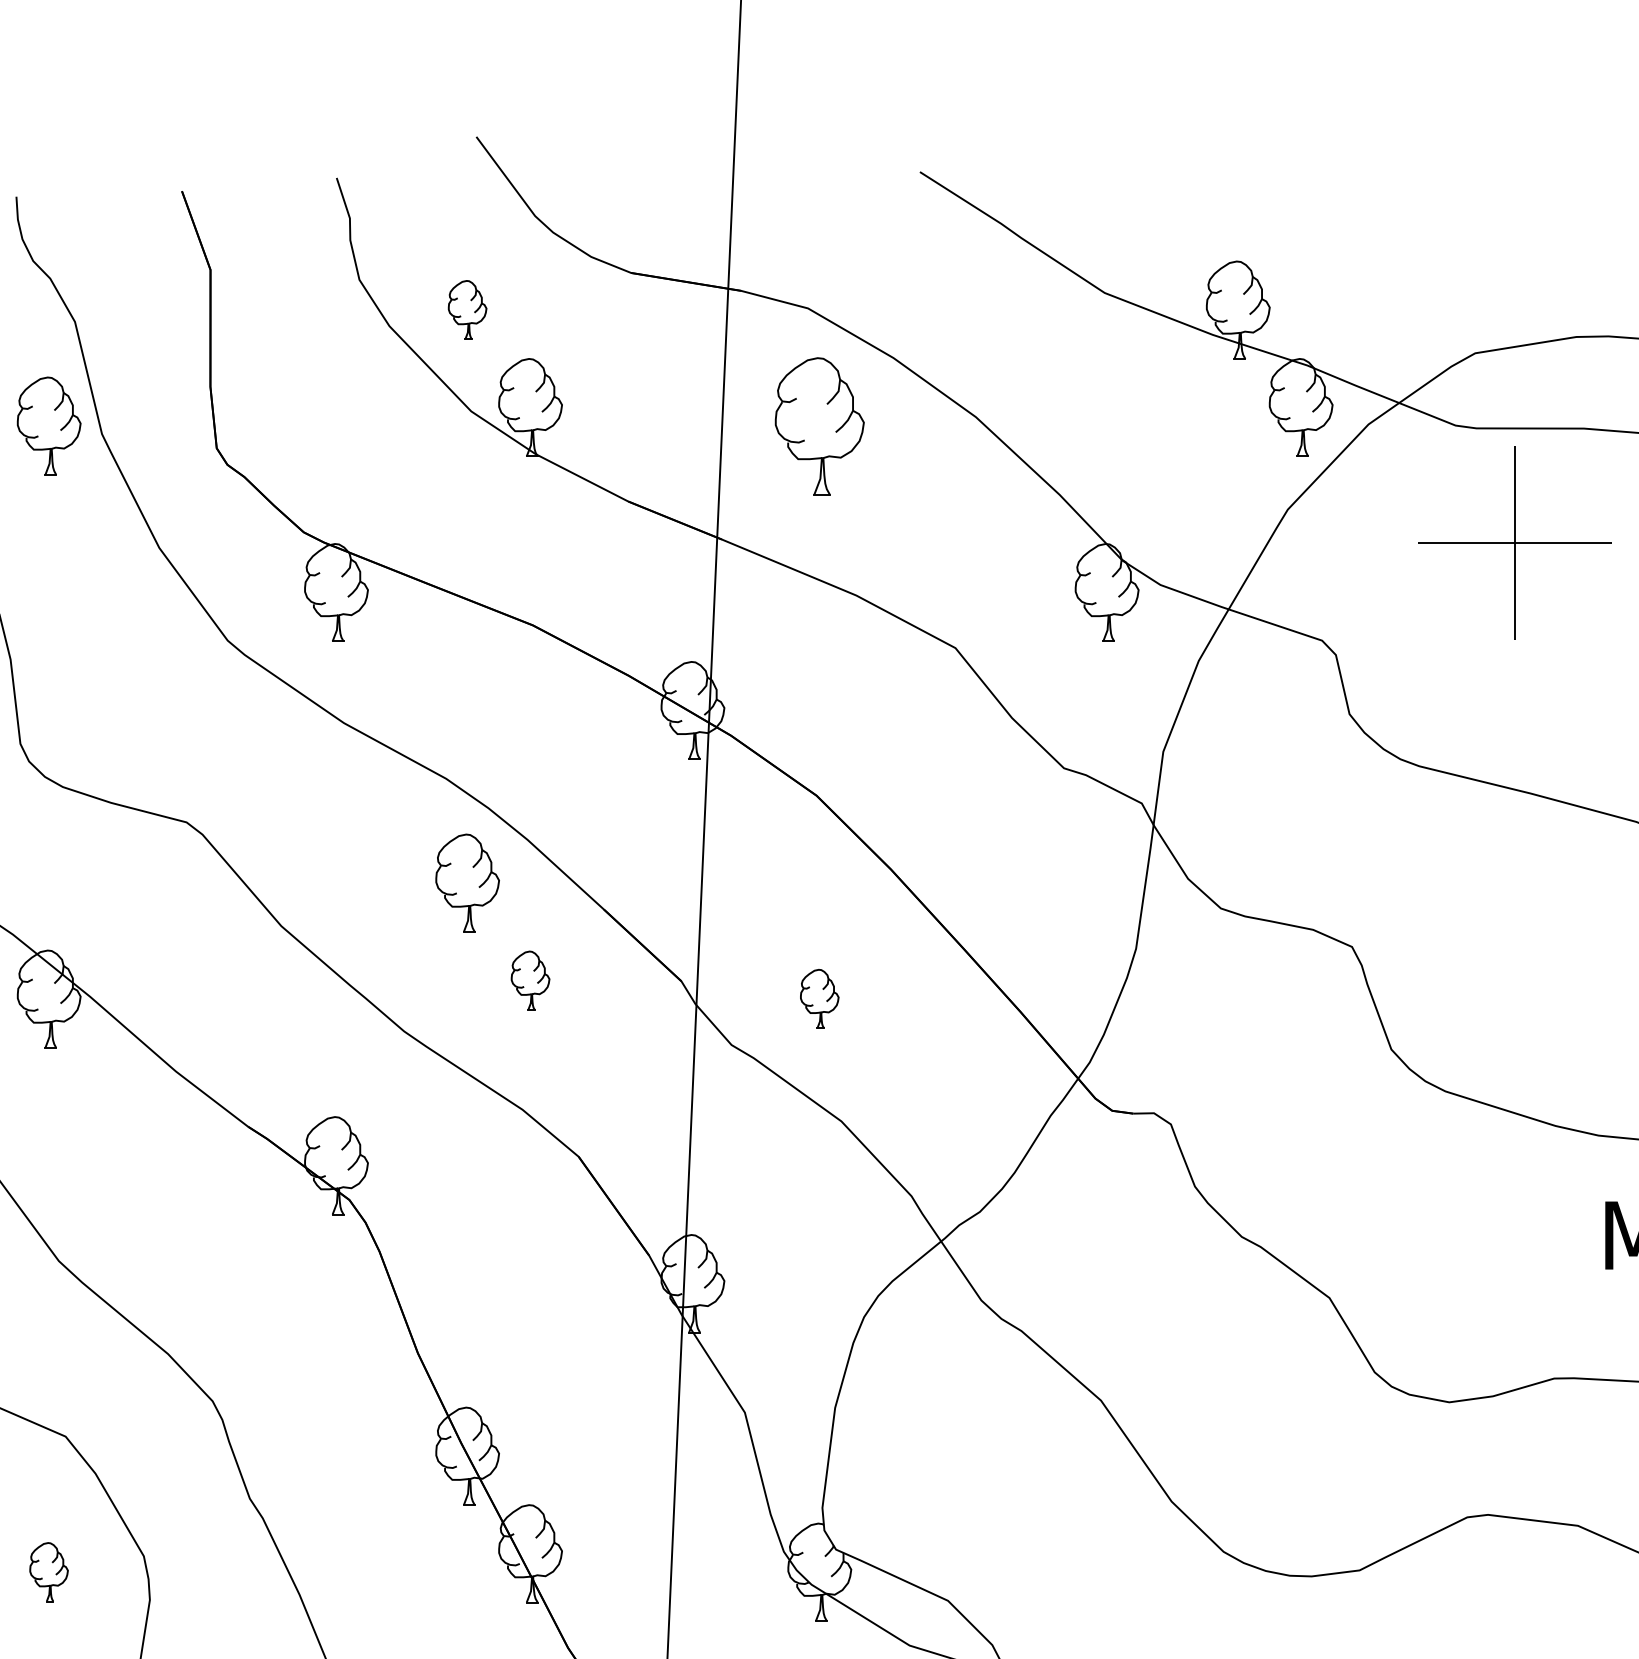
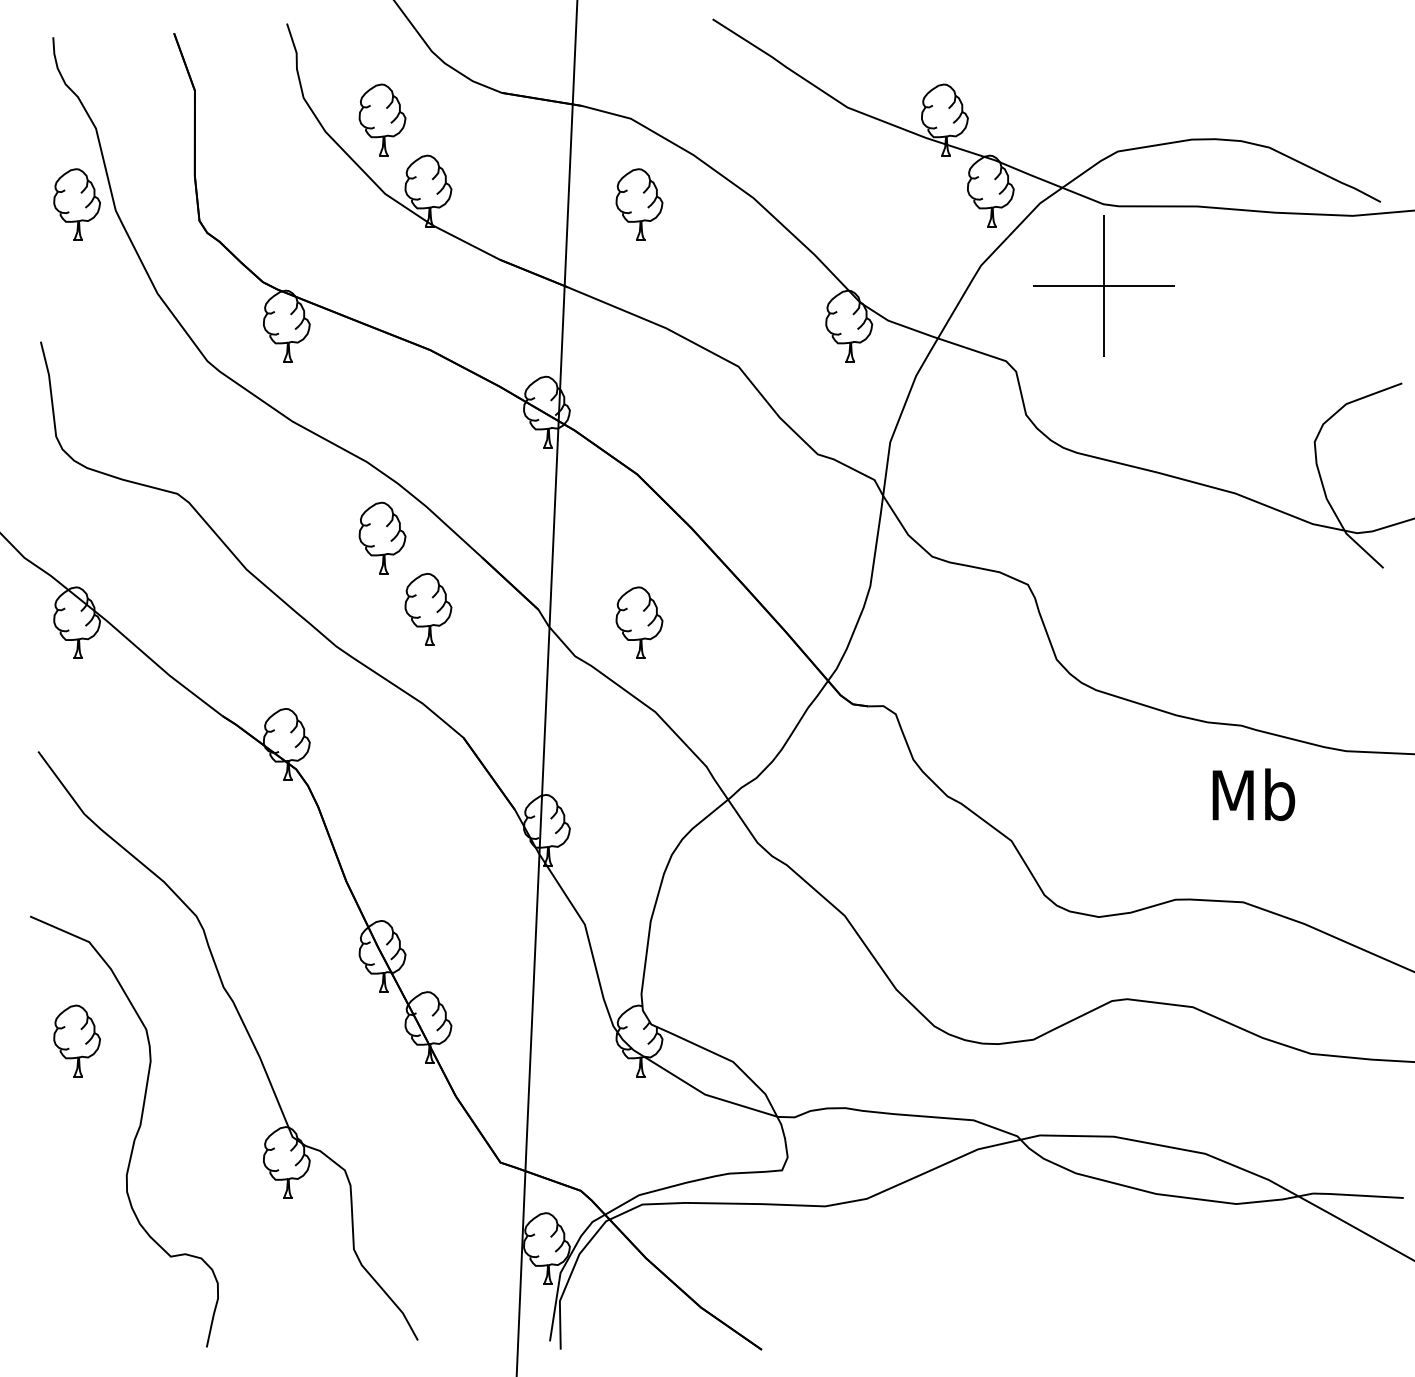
part: (467, 309) -> (382, 119), size x1.67
part: (819, 425) -> (639, 204), size x0.71
part: (1514, 542) -> (1103, 285), moved
part: (530, 980) -> (428, 609), size x1.67
part: (819, 998) -> (639, 622), size x1.67
part: (48, 1571) -> (76, 1040), size x1.67

